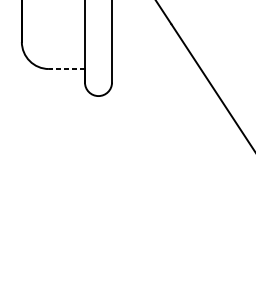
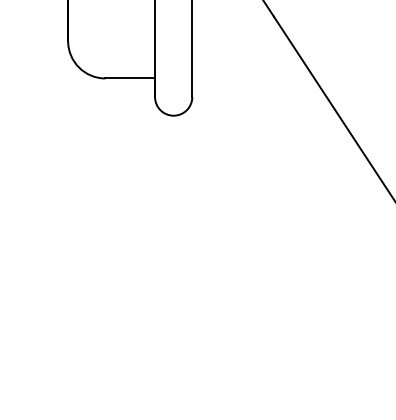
line: (67, 69) -> (130, 78), dashed -> solid

